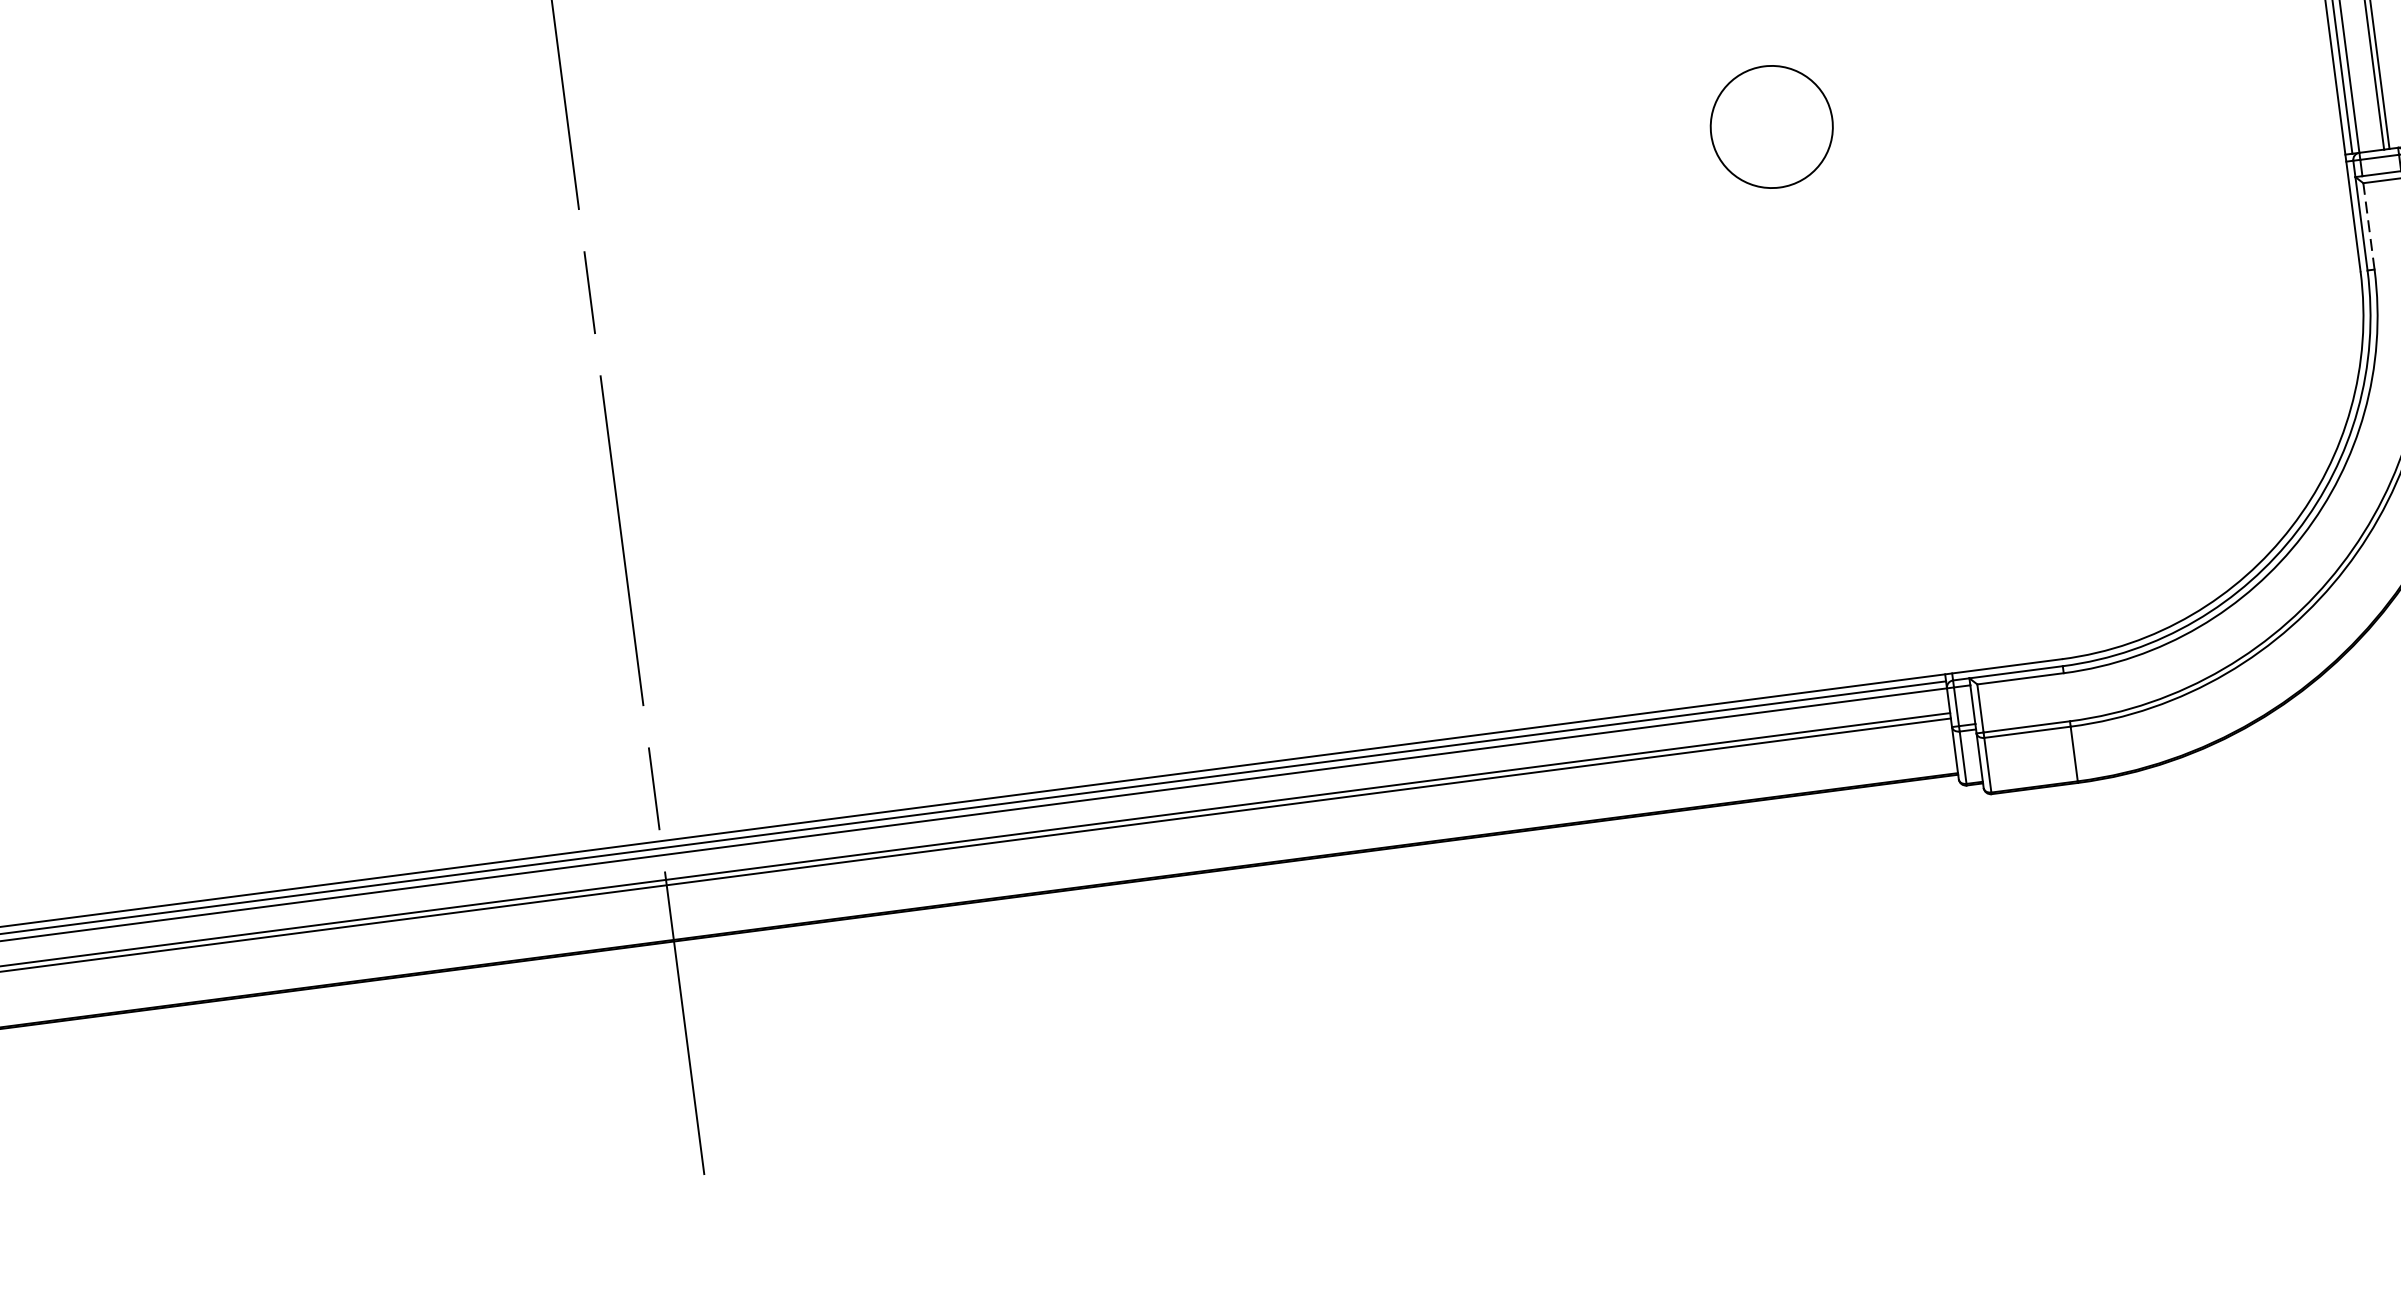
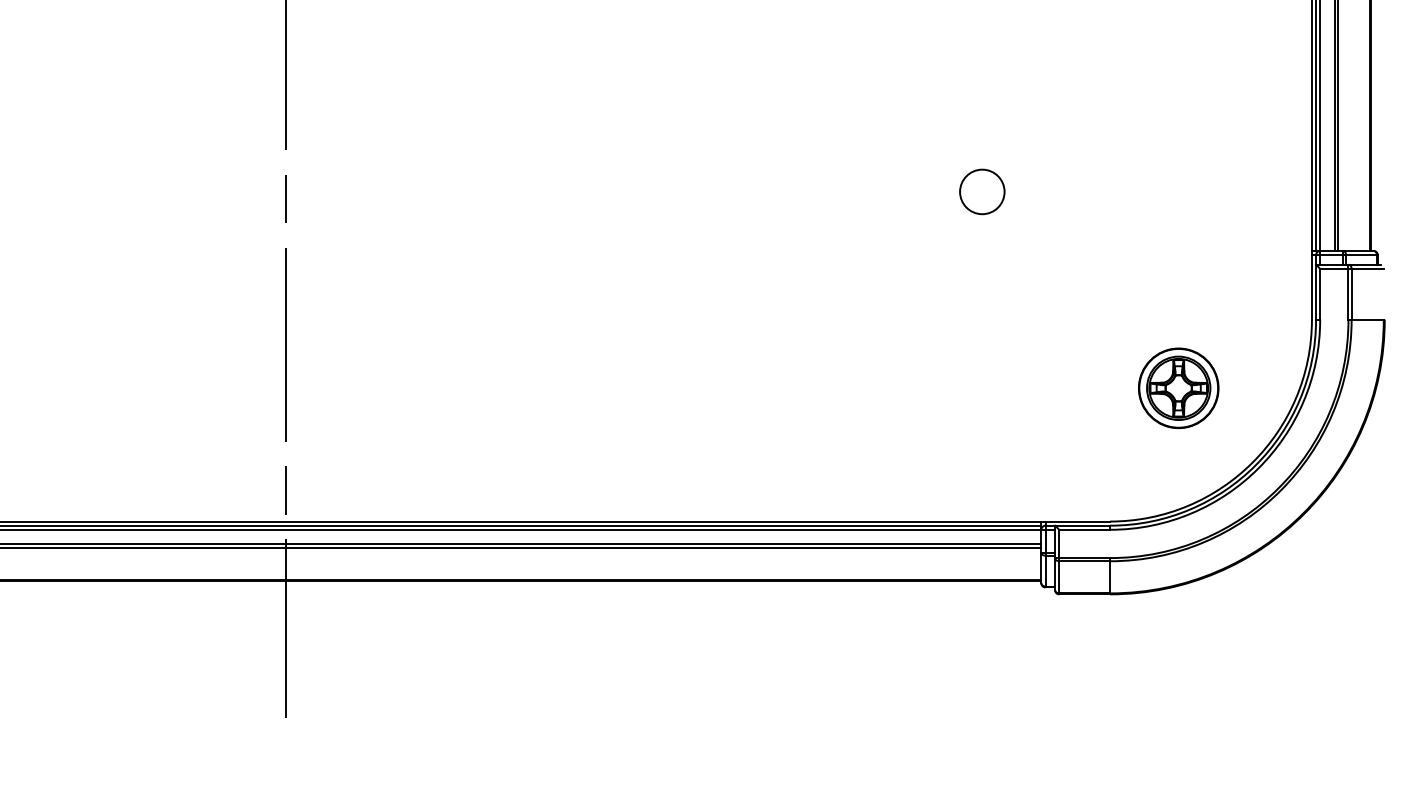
circle: (1772, 126) -> (982, 191), size x0.62
line: (2369, 225) -> (1320, 293), dashed -> solid
part: (2148, 417) -> (1178, 388), added

